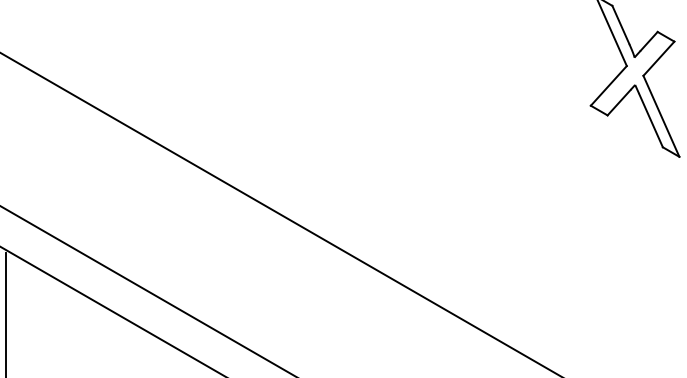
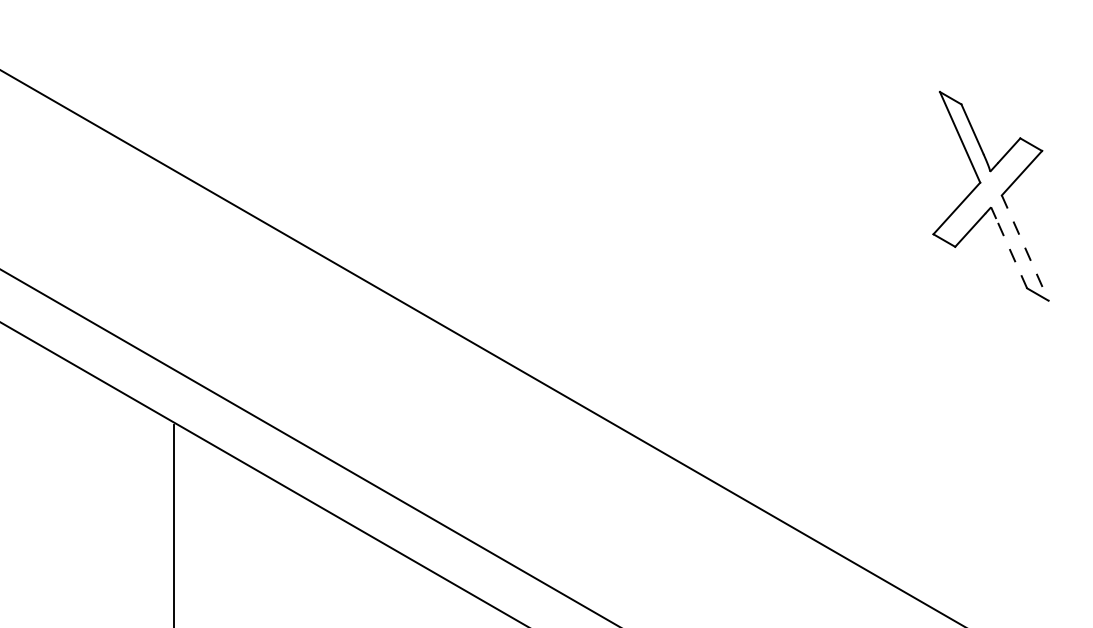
line: (661, 116) -> (1025, 248), solid -> dashed
line: (650, 120) -> (1011, 253), solid -> dashed

